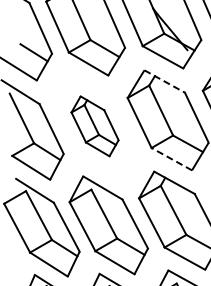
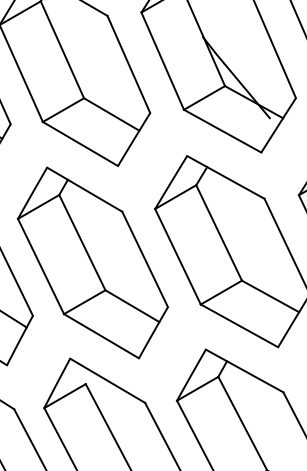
line: (165, 81) -> (227, 177), dashed -> solid
part: (94, 126) -> (91, 263), size x1.67
line: (171, 158) -> (238, 324), dashed -> solid

